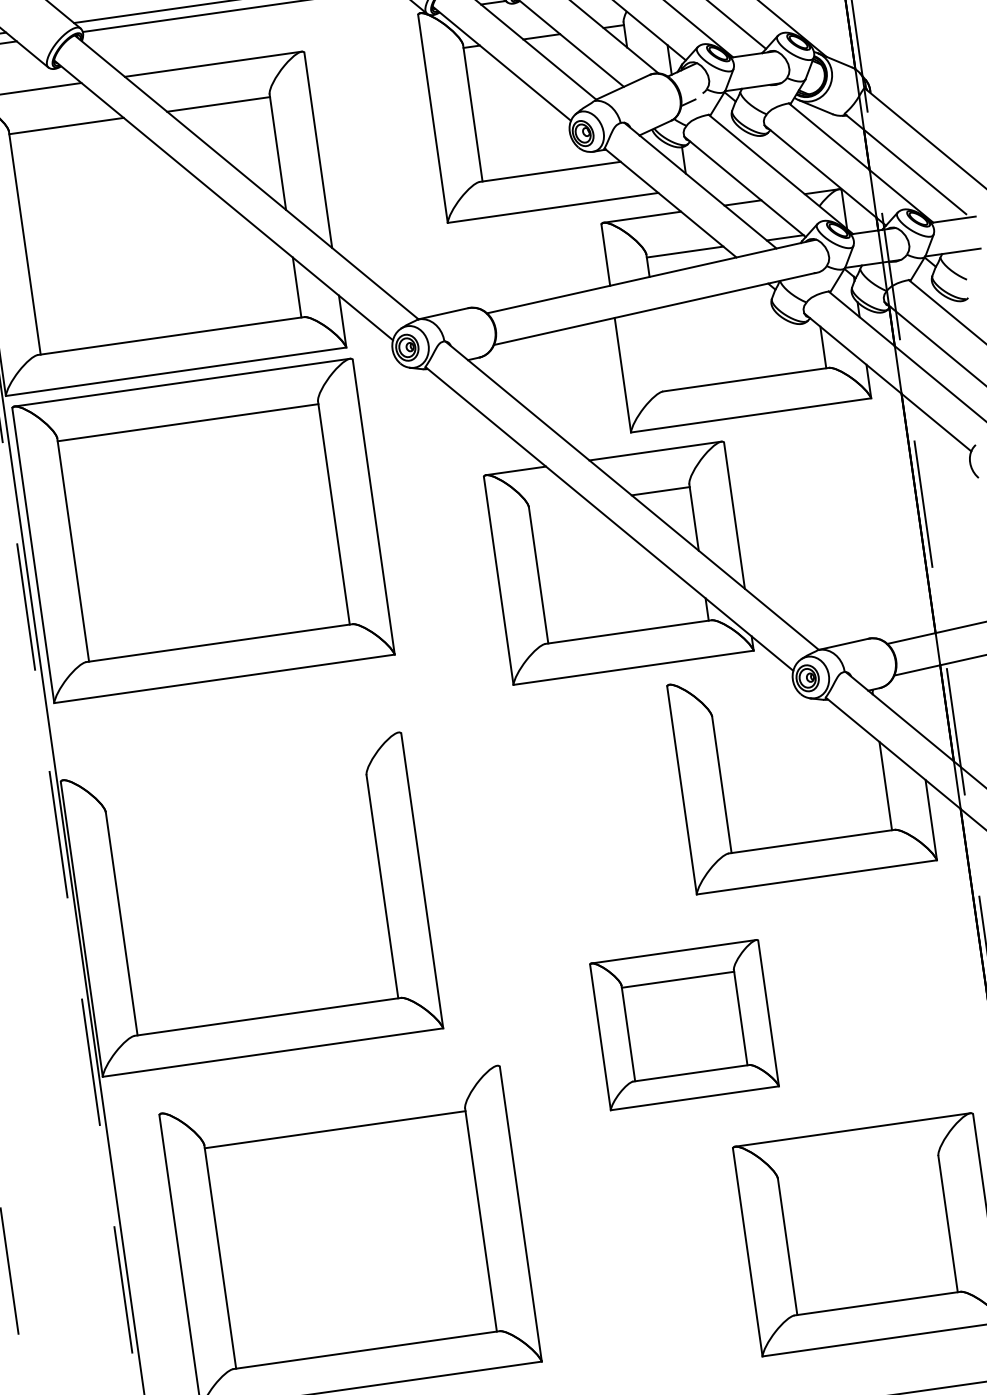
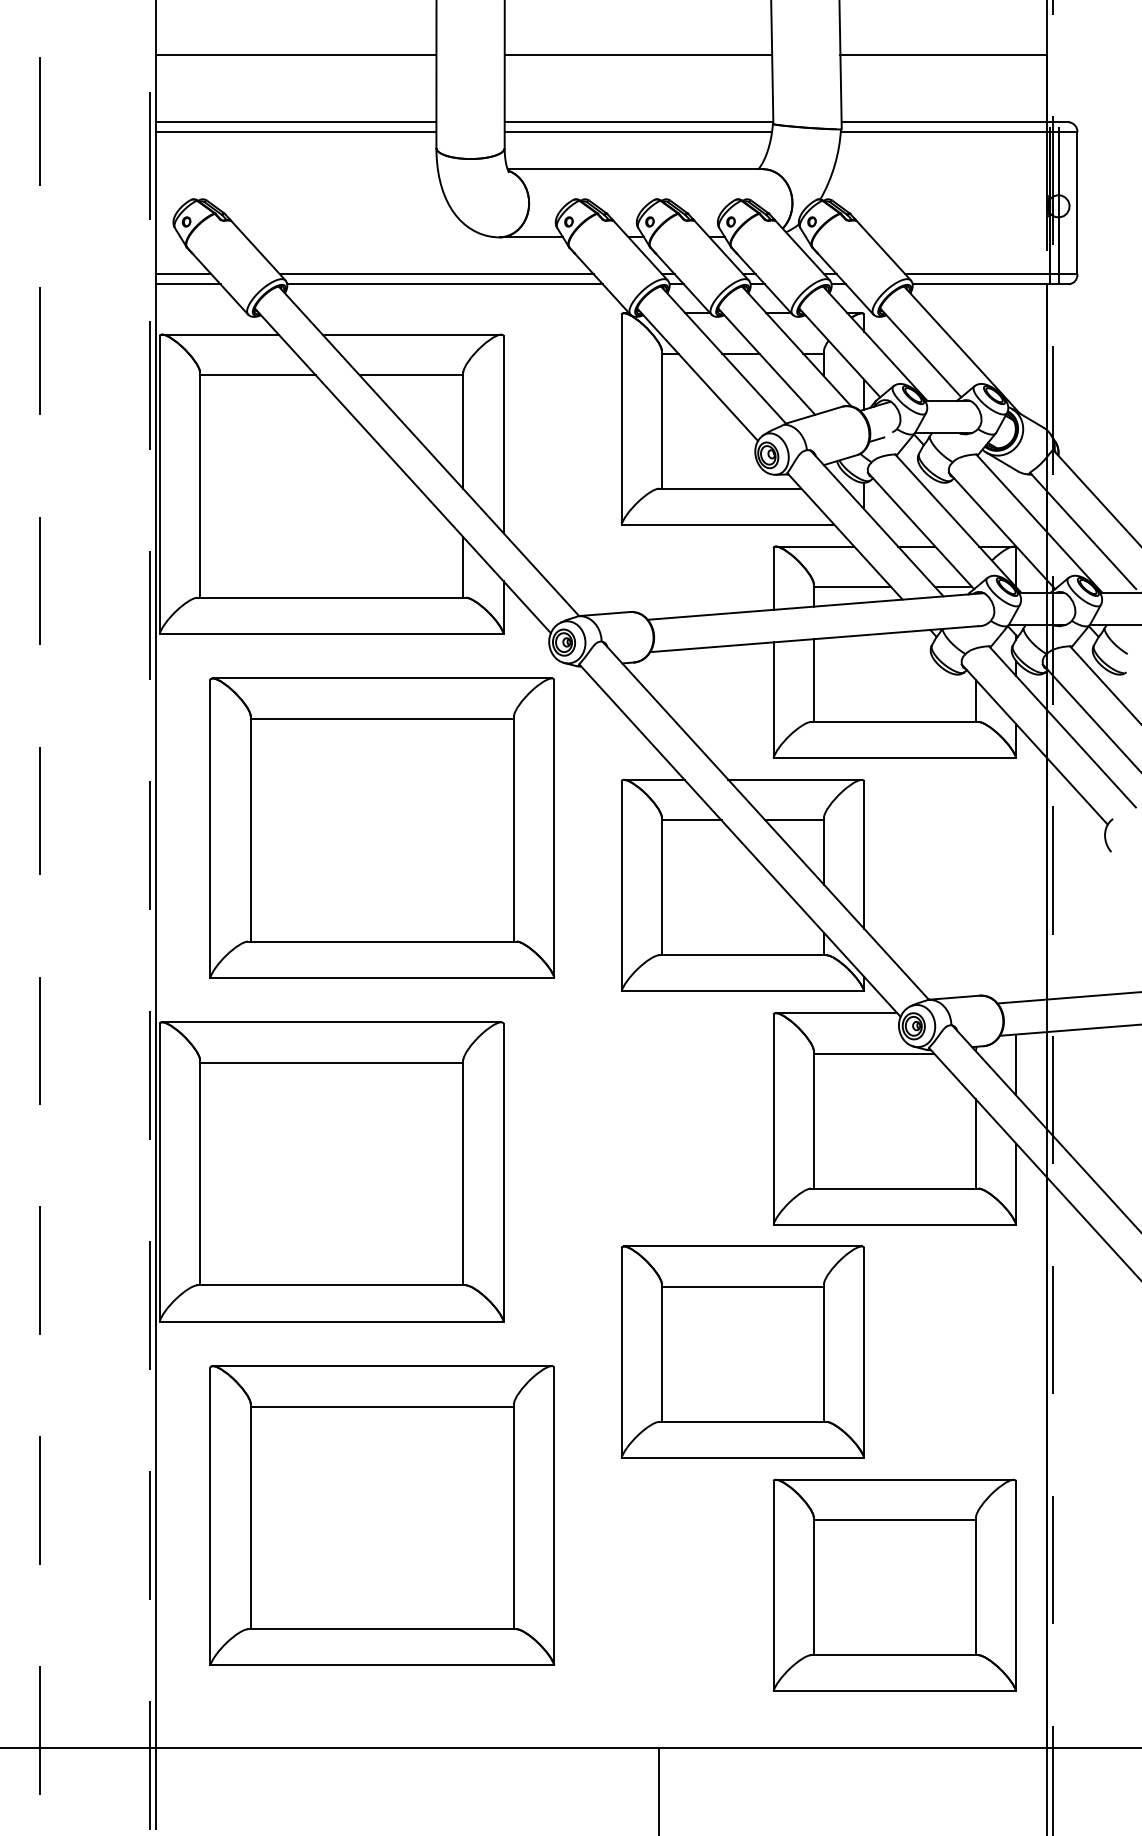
line: (659, 350) -> (813, 680), added
line: (558, 505) -> (691, 820), added
part: (203, 530) -> (382, 827), moved
line: (729, 676) -> (836, 1013), added
line: (914, 701) -> (1016, 1064), added
line: (771, 710) -> (873, 1053), added
line: (230, 756) -> (331, 1022), added
line: (236, 796) -> (331, 1062), added
part: (683, 1024) -> (742, 1351), size x1.43
line: (328, 1090) -> (381, 1366), added
line: (858, 1170) -> (894, 1520), added

